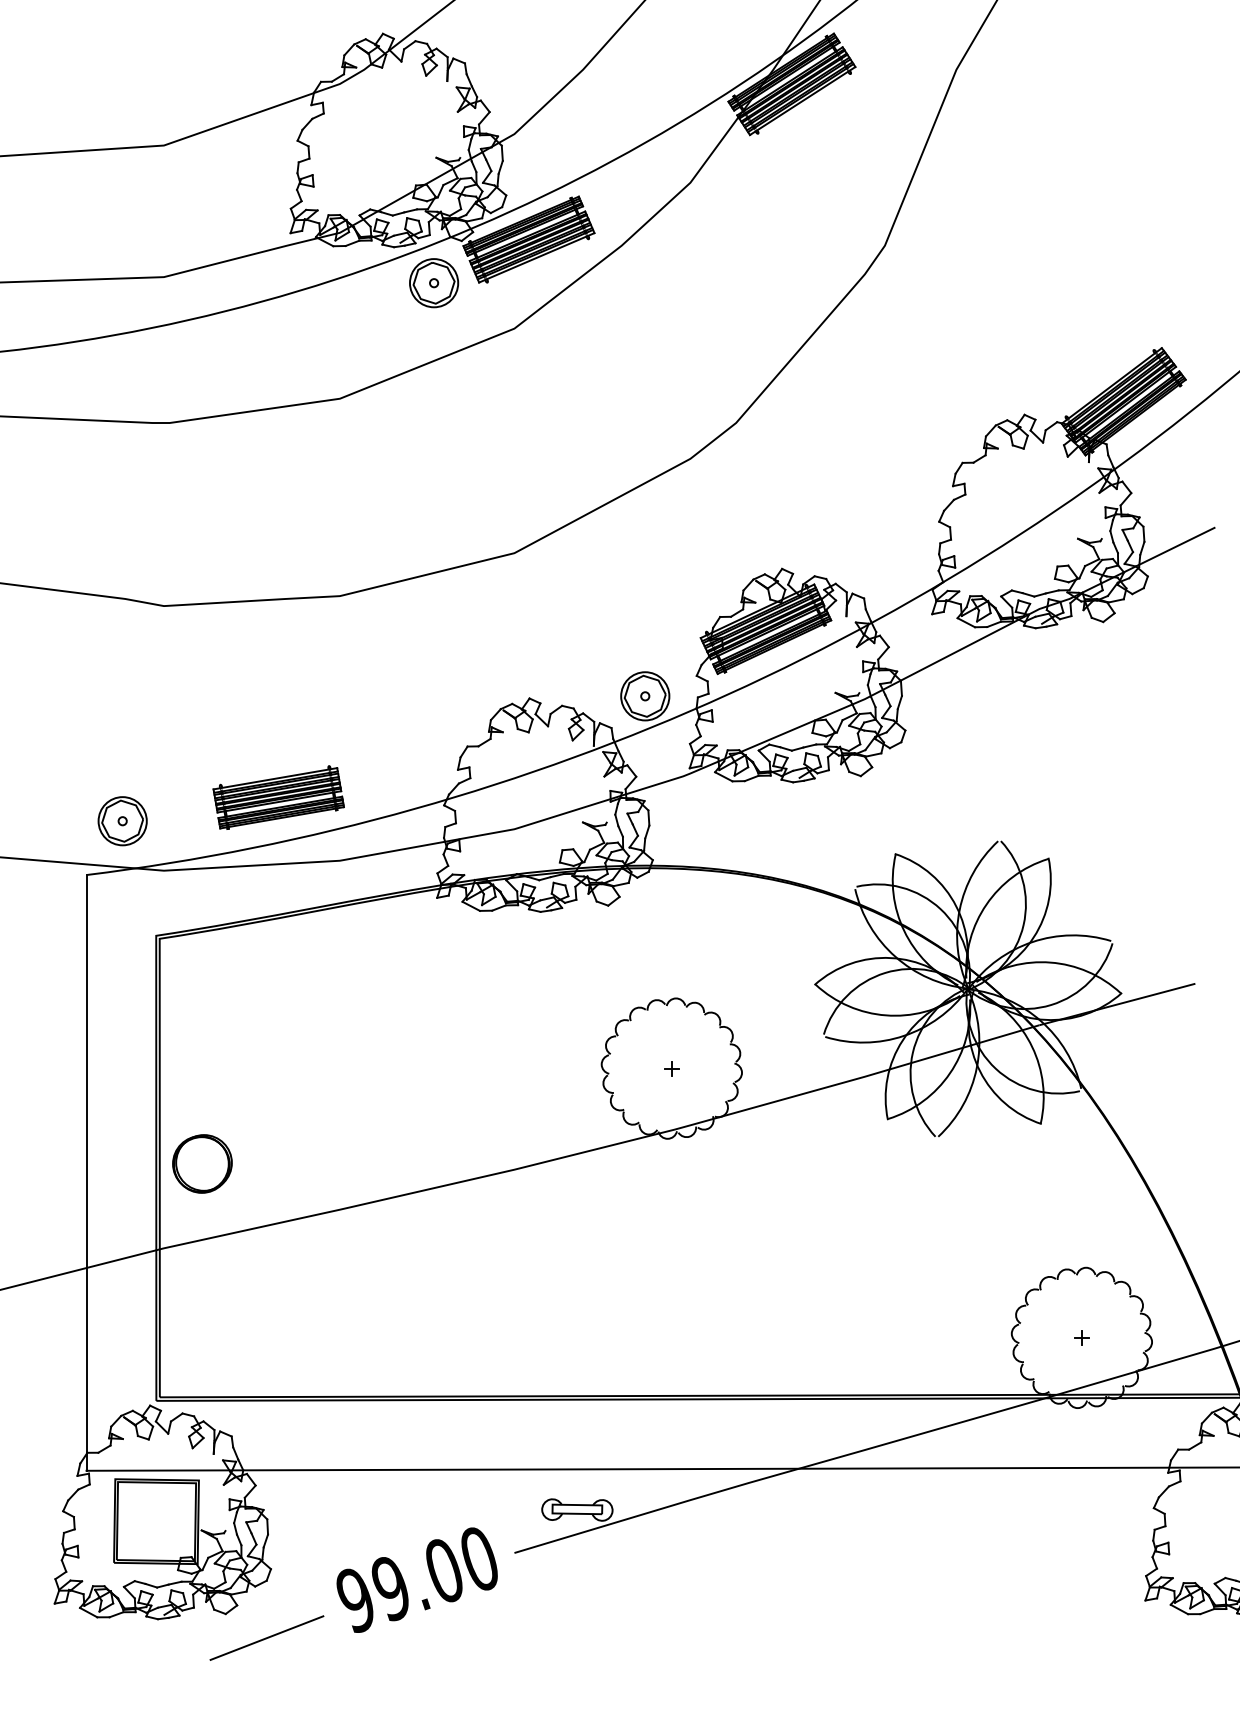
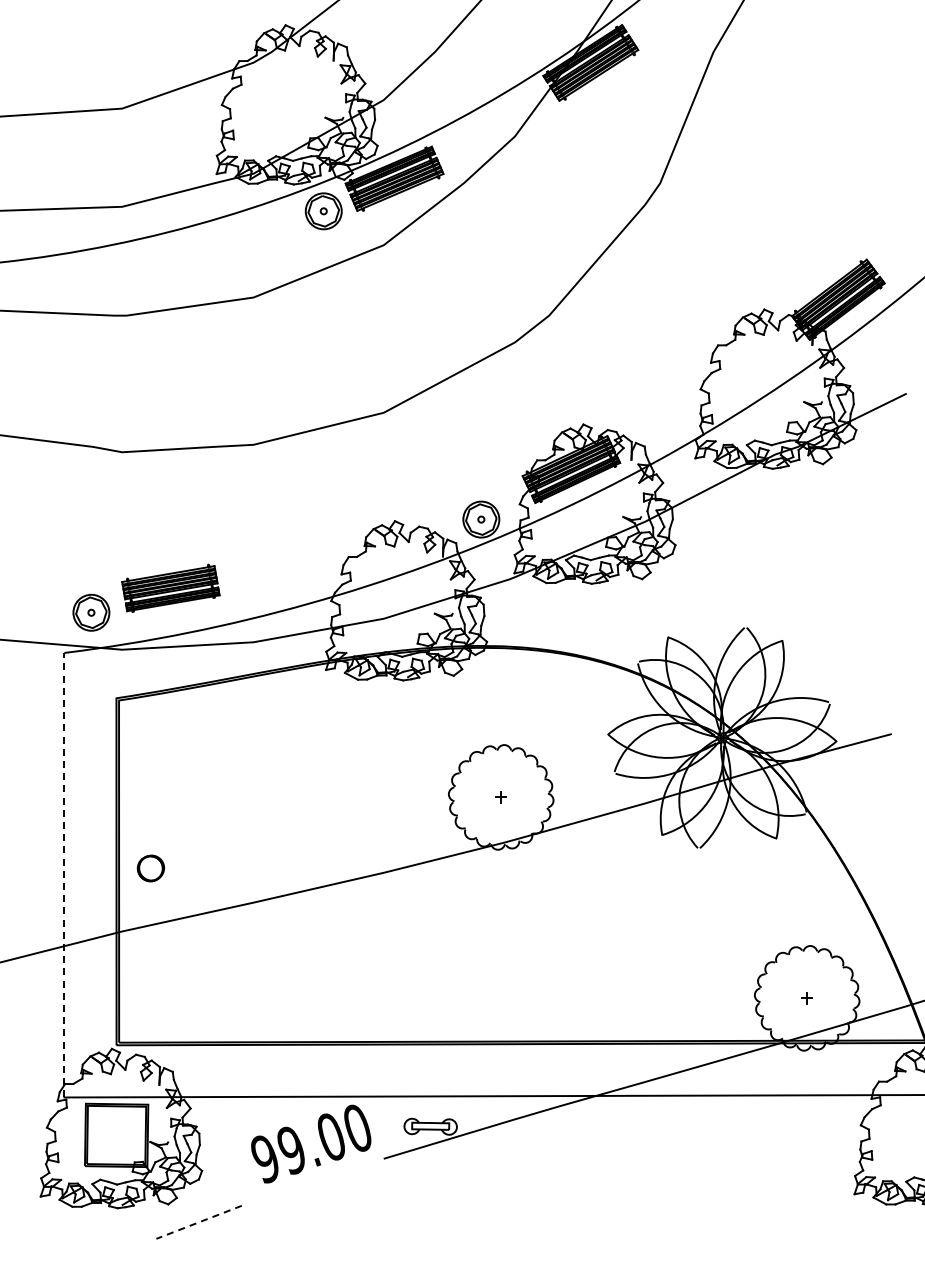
part: (278, 796) -> (170, 587), moved
part: (201, 1163) -> (150, 868), size x0.6
line: (86, 1171) -> (64, 874), solid -> dashed
text: (417, 1579) -> (311, 1143), moved
line: (267, 1638) -> (199, 1222), solid -> dashed

